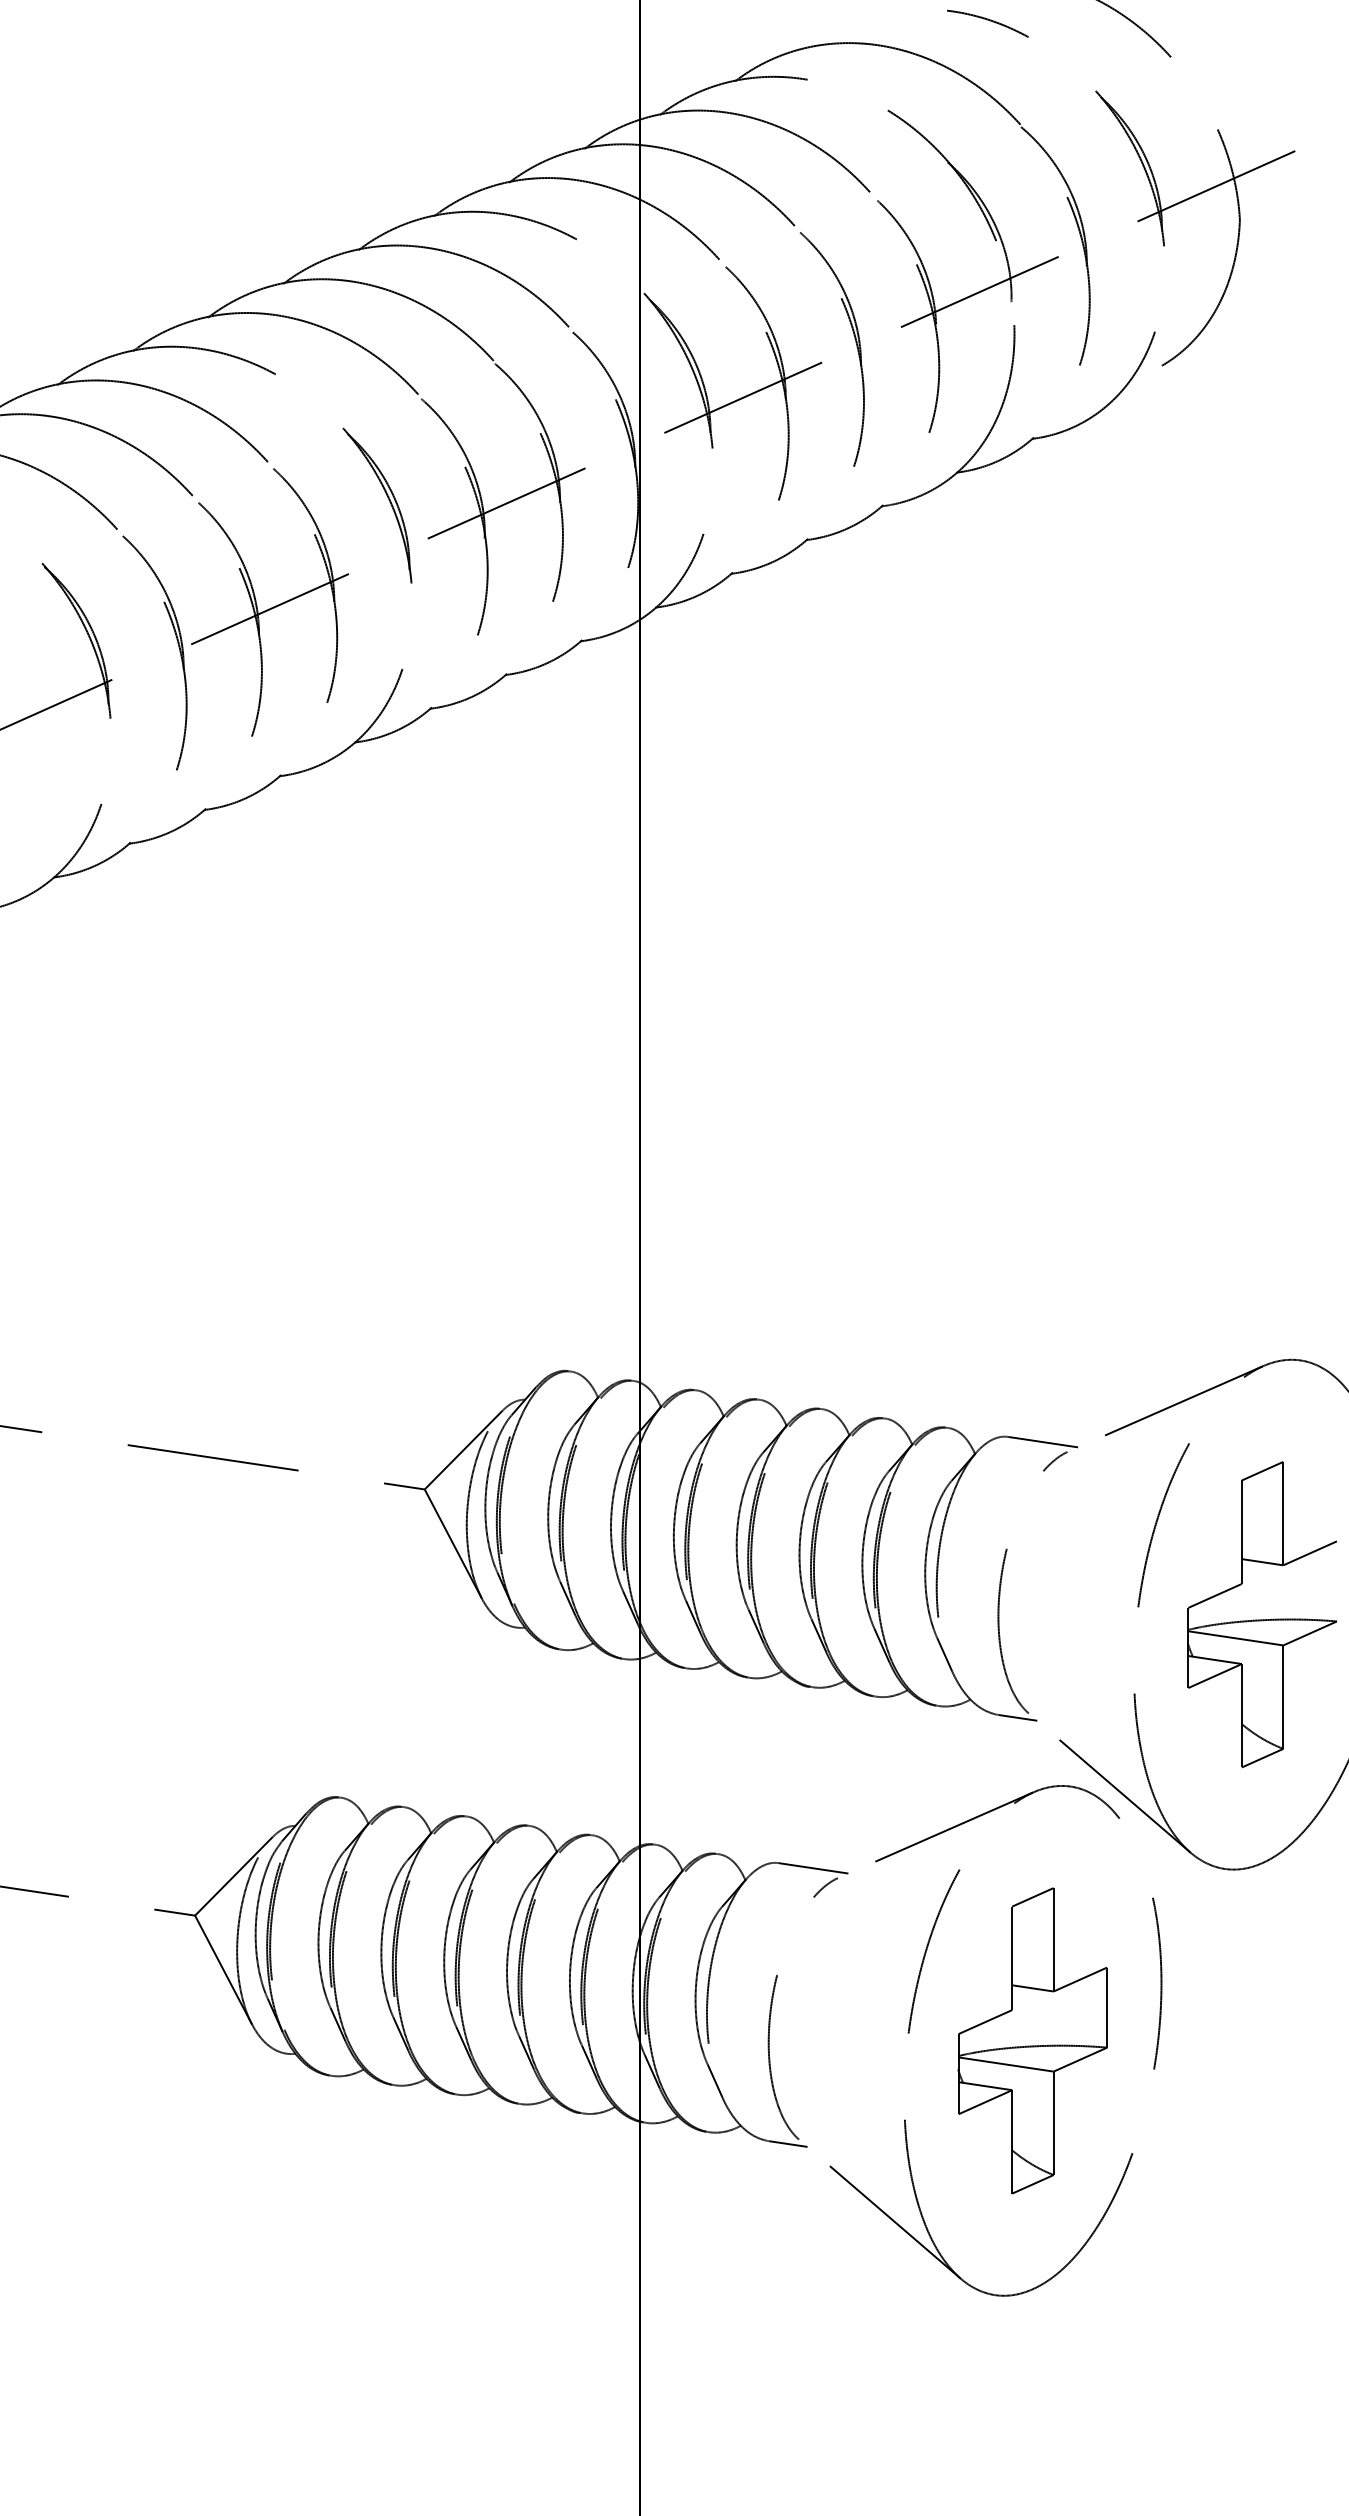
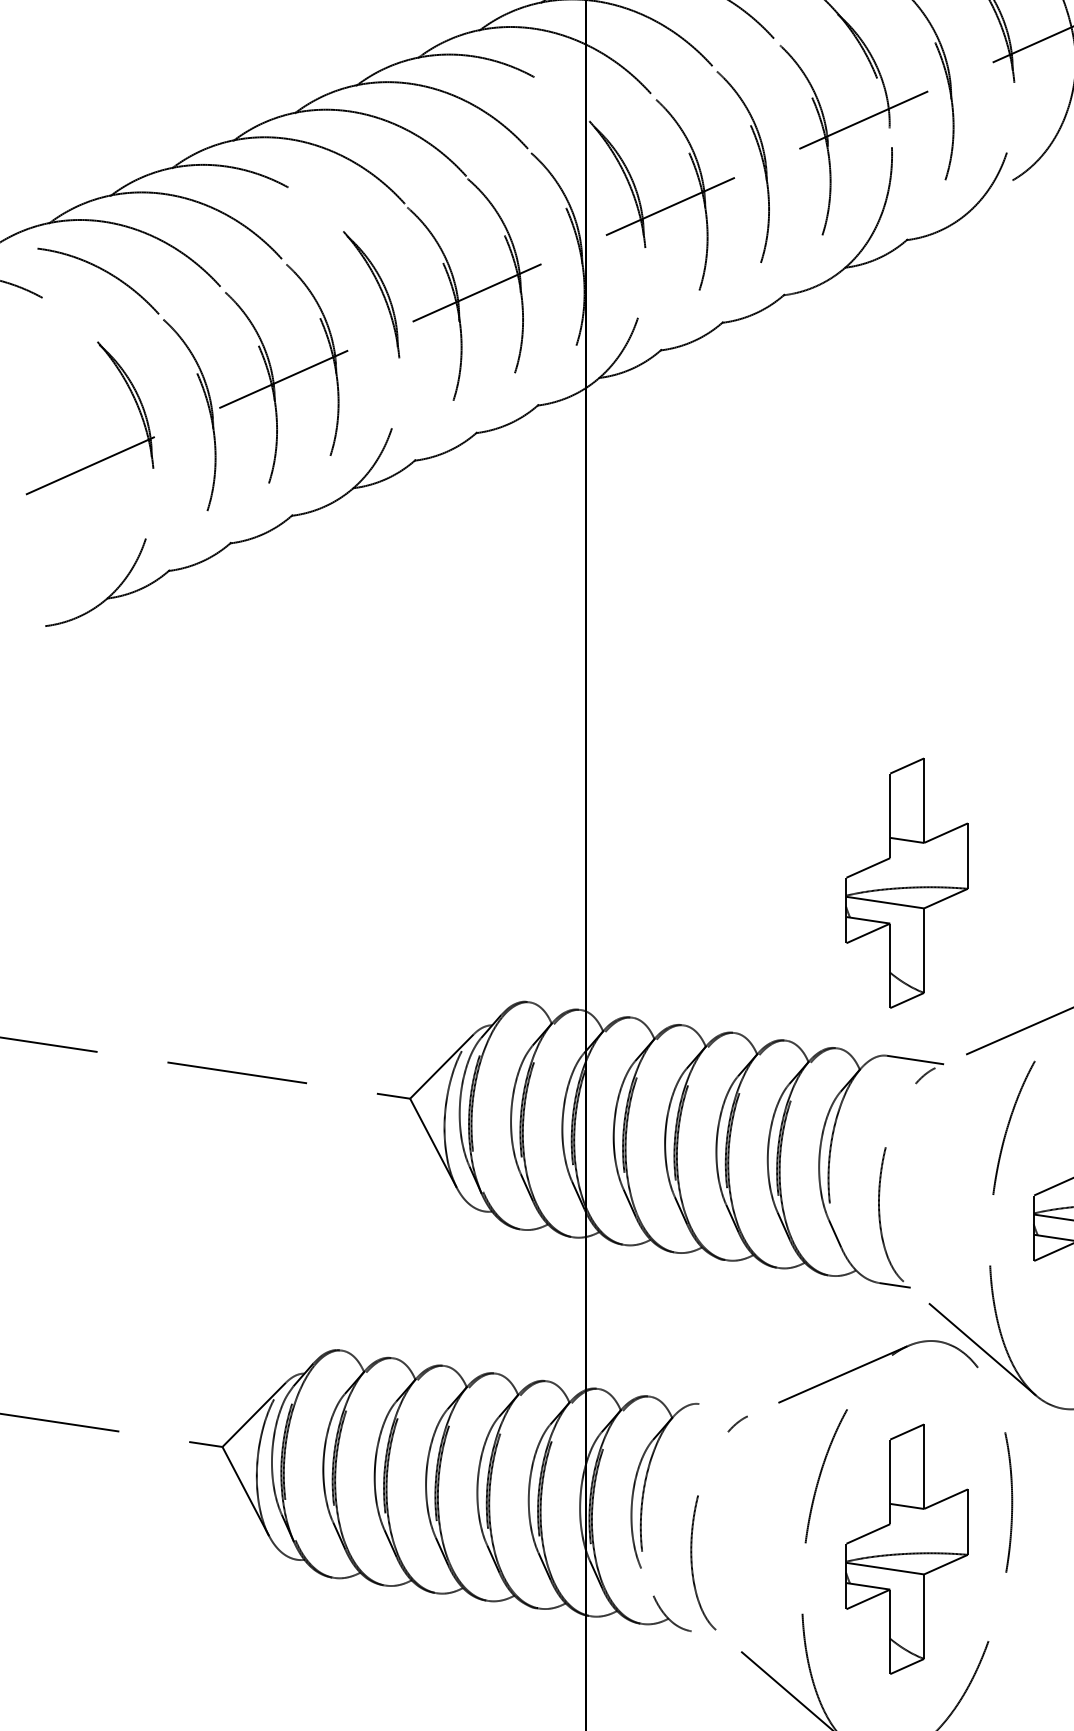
part: (1032, 1225) -> (906, 882), added
line: (813, 1868) -> (727, 1408), removed
line: (714, 2080) -> (646, 1581), removed
line: (788, 2143) -> (707, 1633), removed

